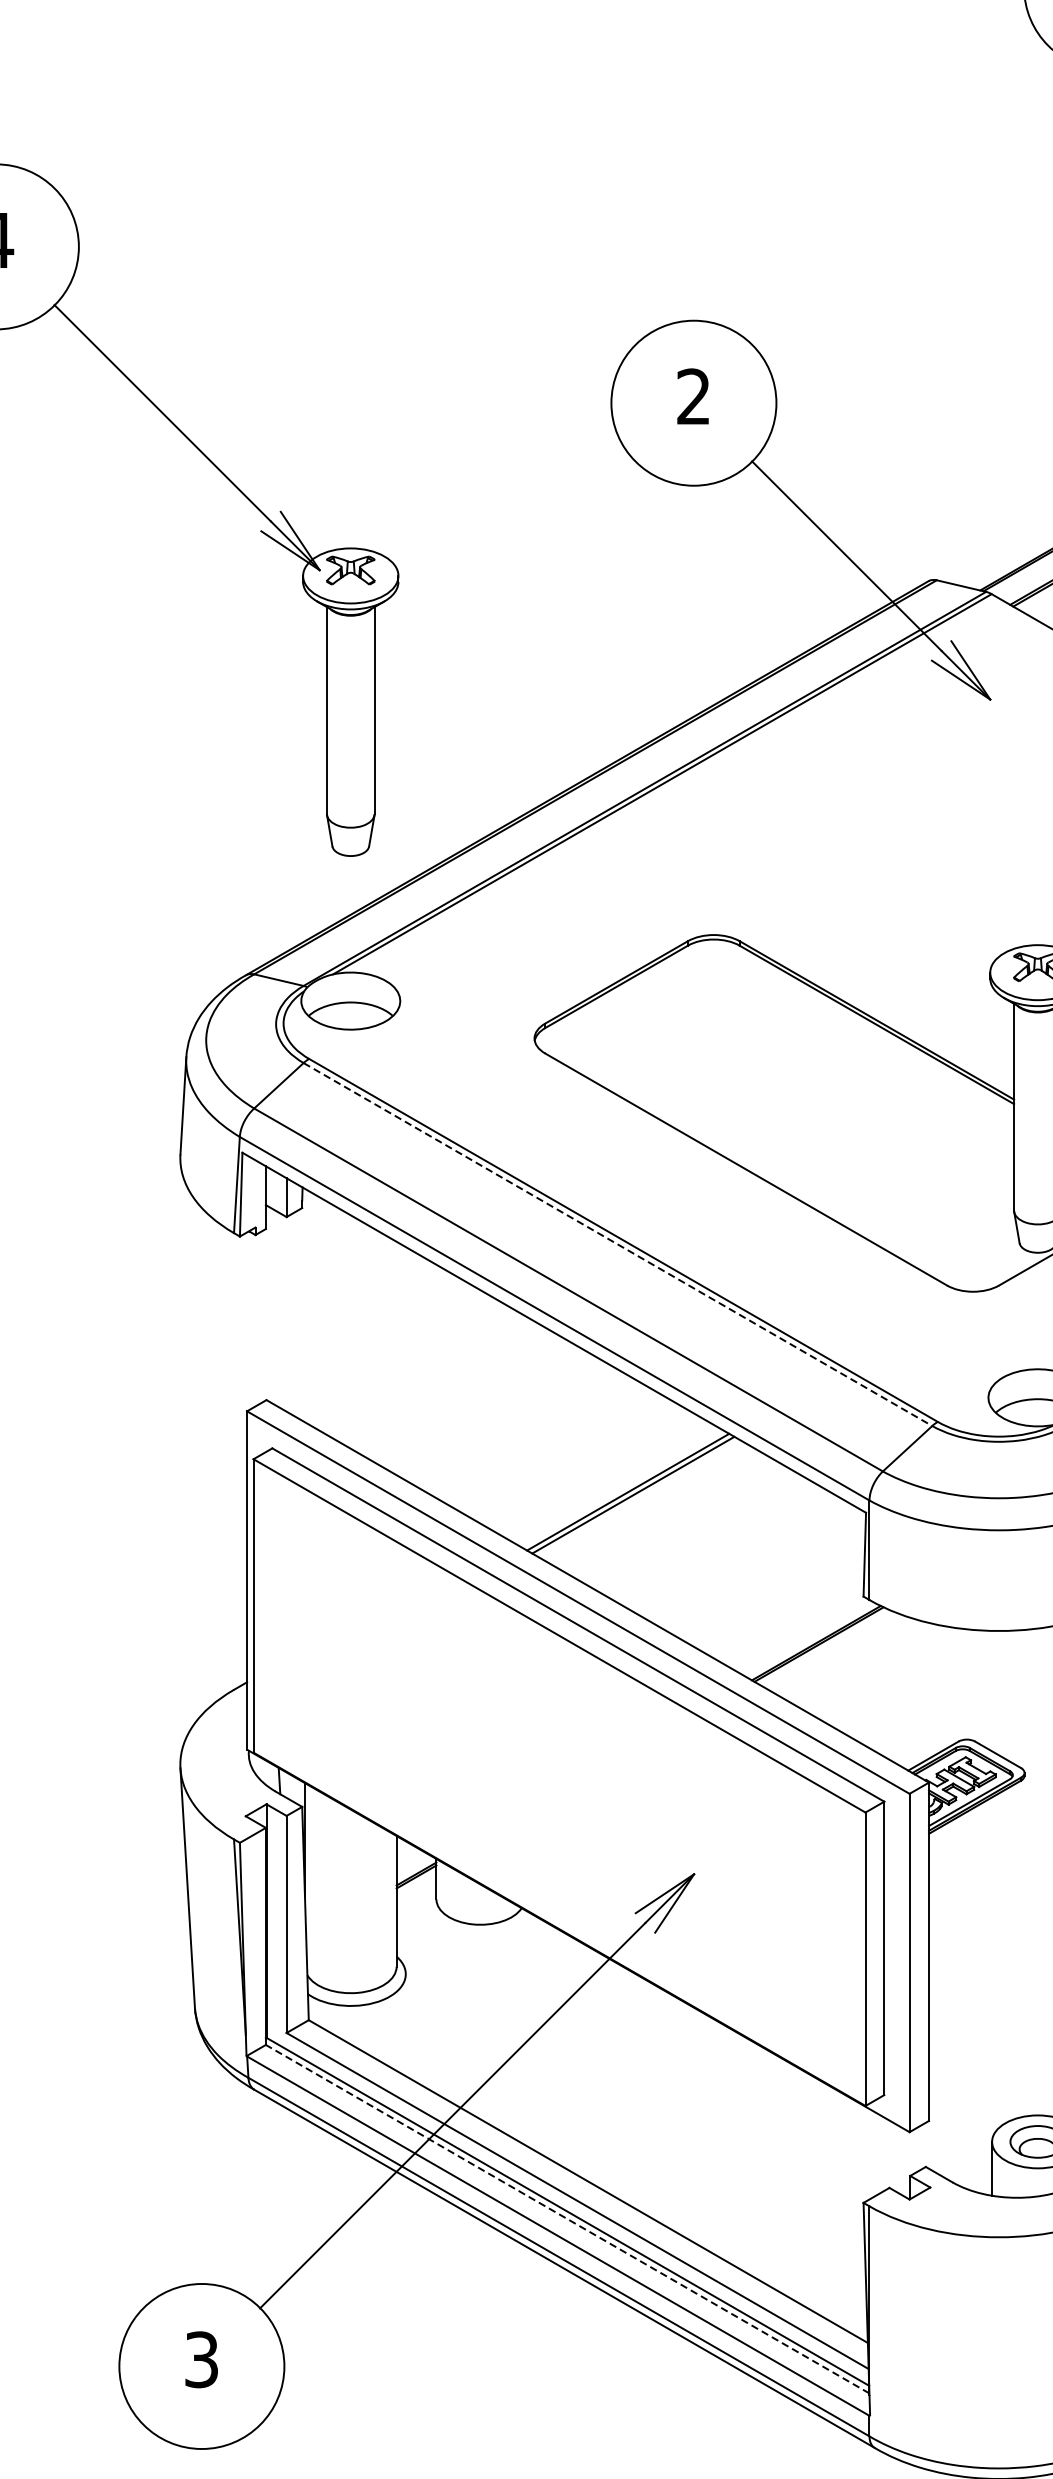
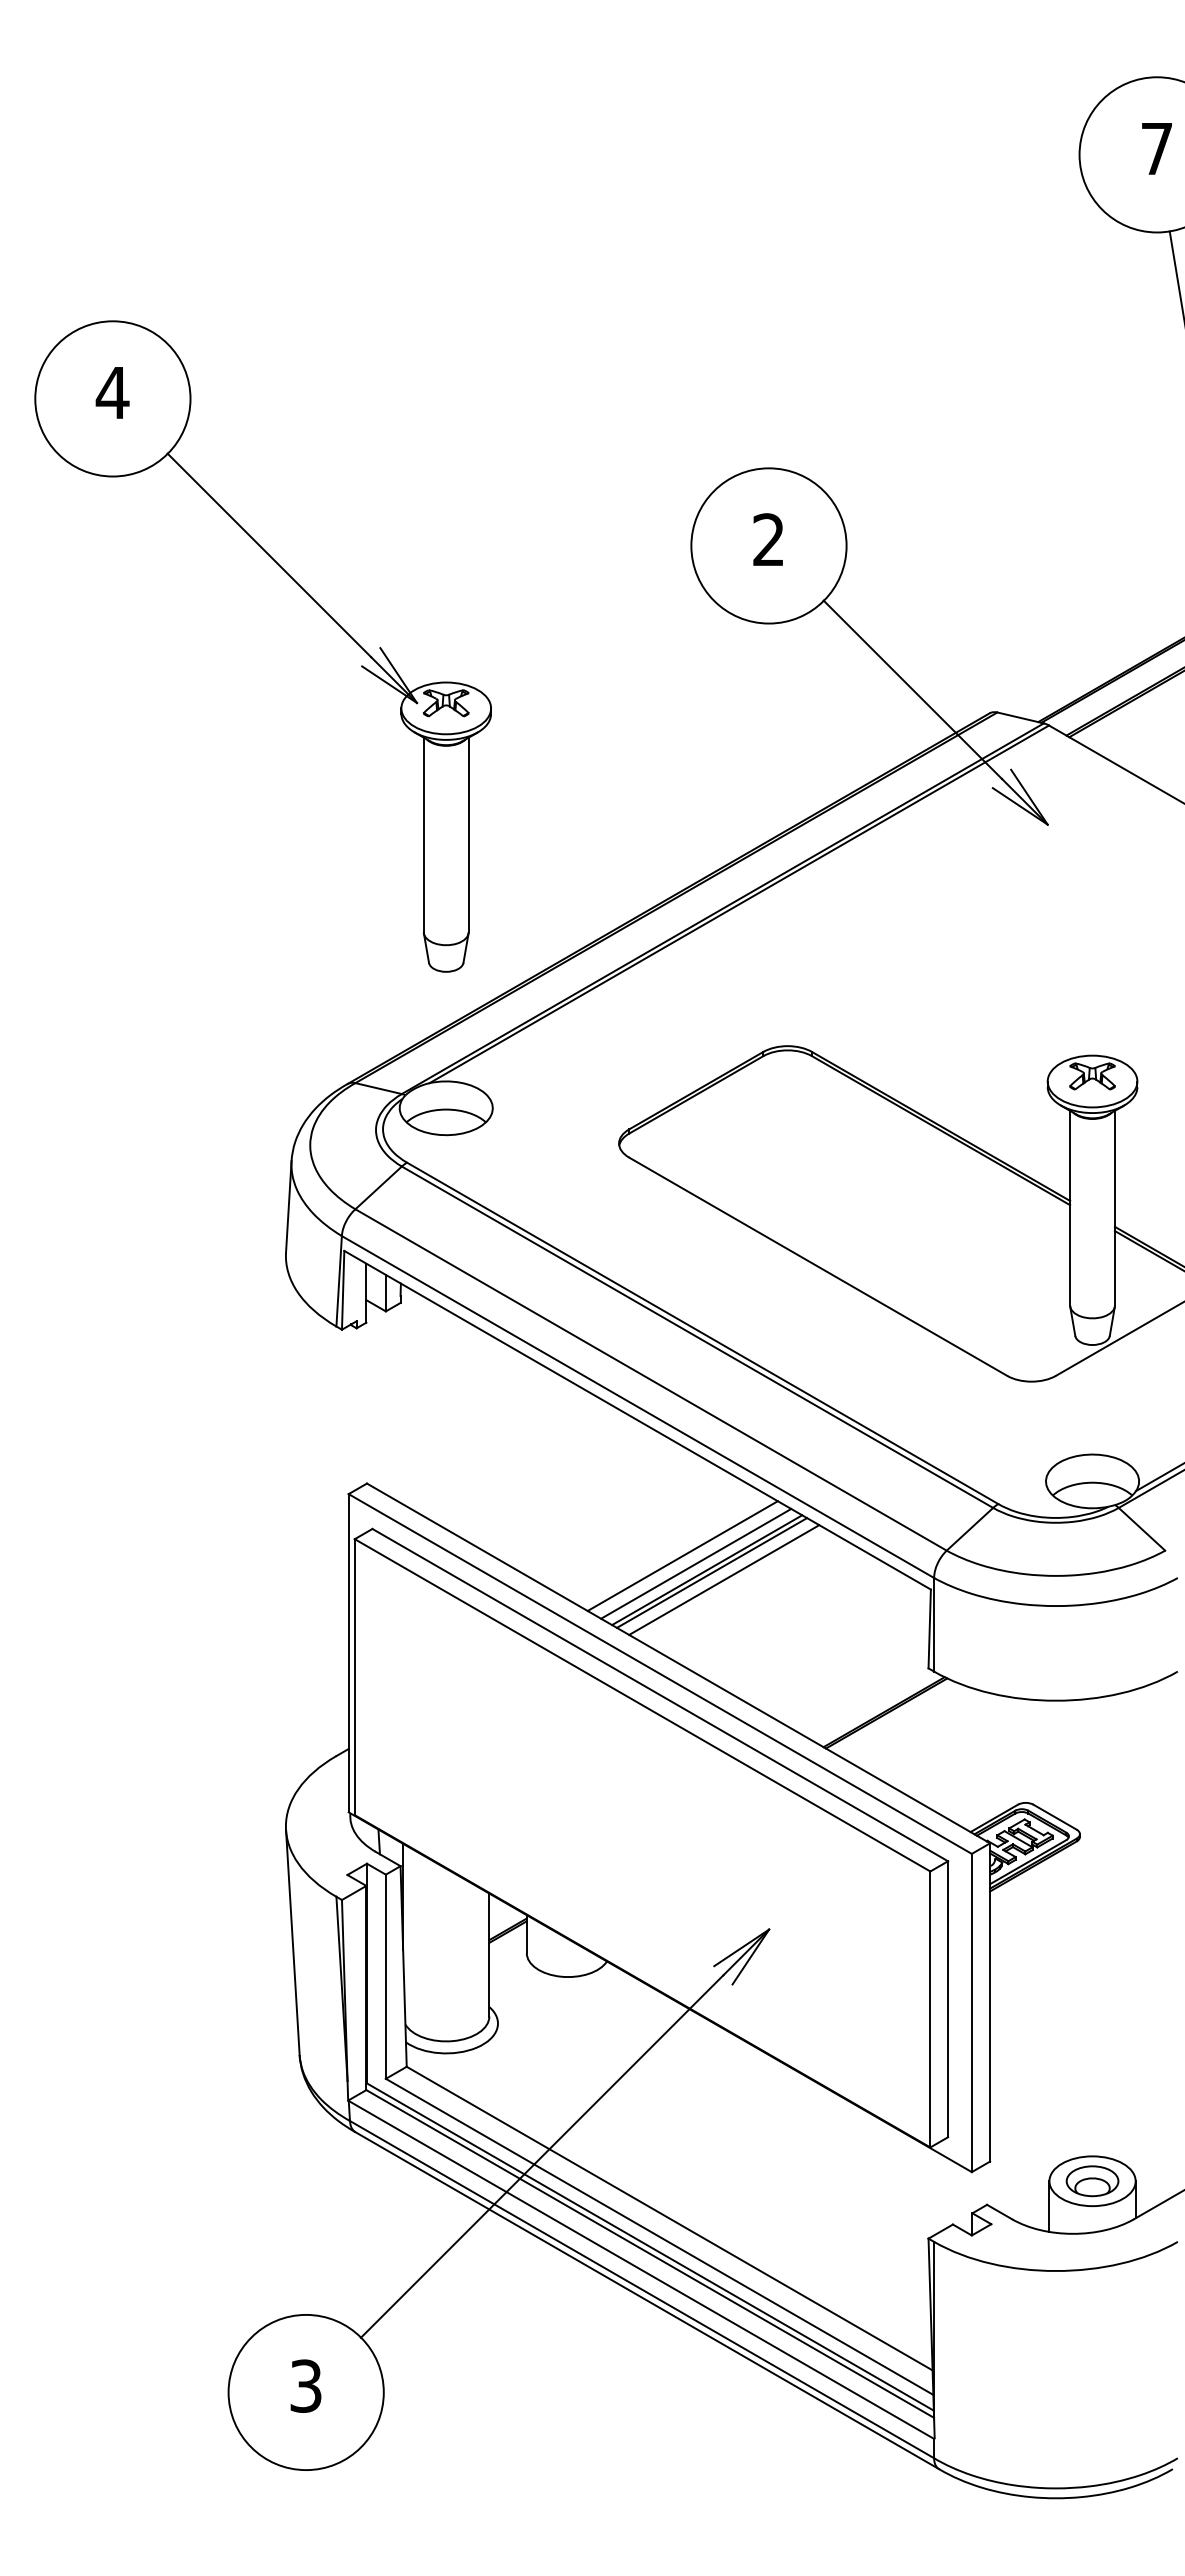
line: (617, 1244) -> (697, 1337), dashed -> solid
line: (601, 1476) -> (682, 1555), added
line: (616, 1485) -> (696, 1563), added
line: (646, 1502) -> (724, 1579), added
line: (567, 2218) -> (650, 2253), dashed -> solid

